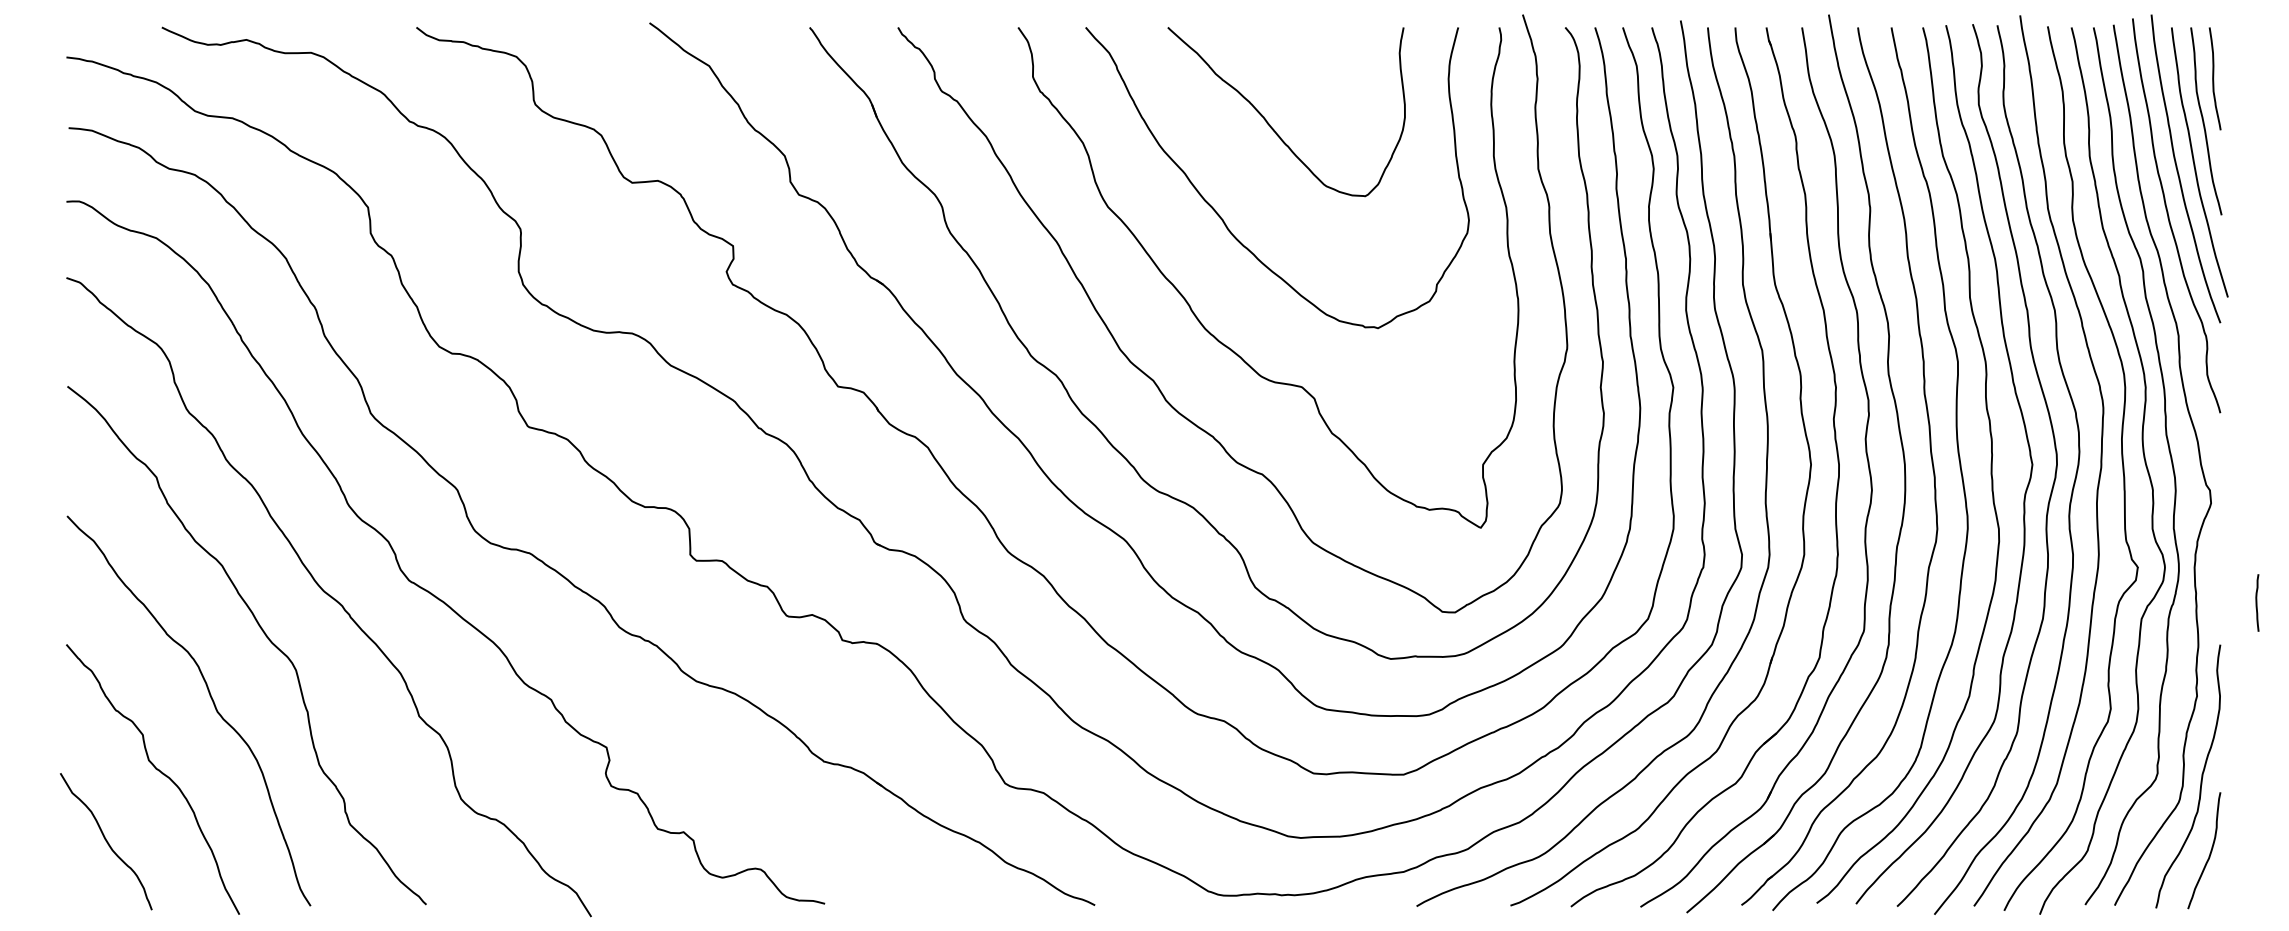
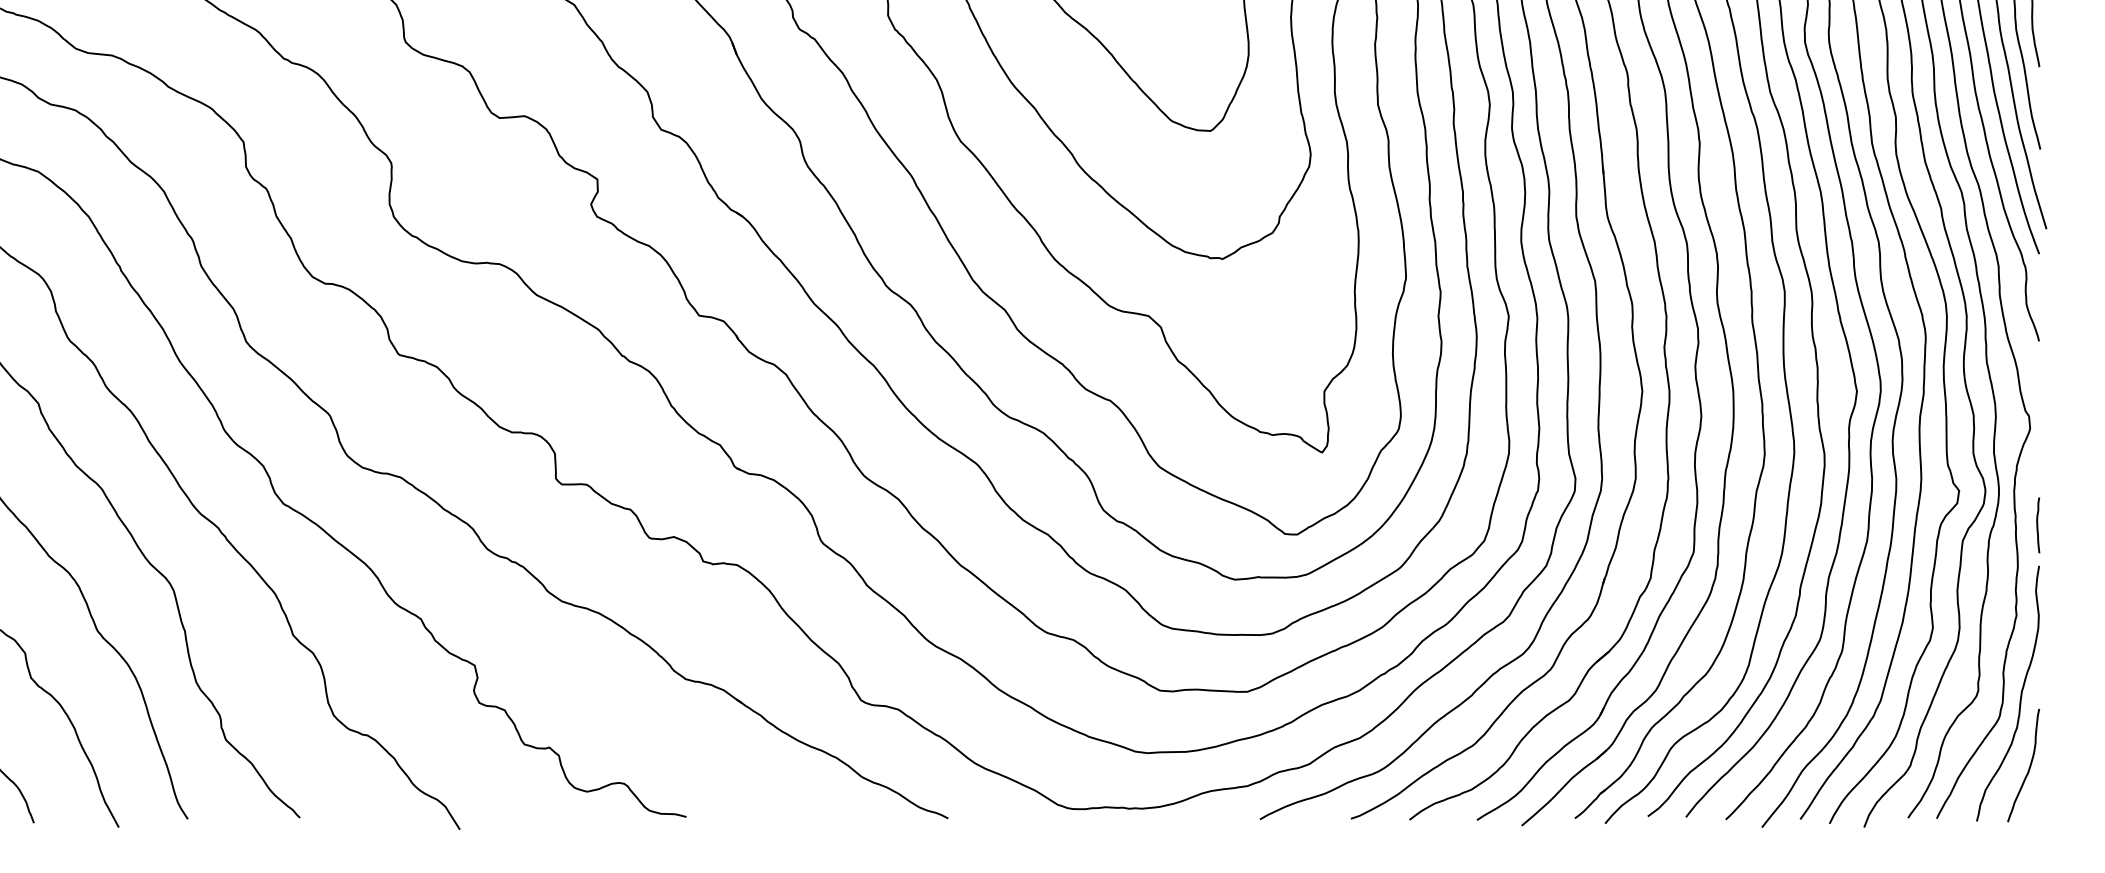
curve: (2257, 602) -> (2038, 524), moved

